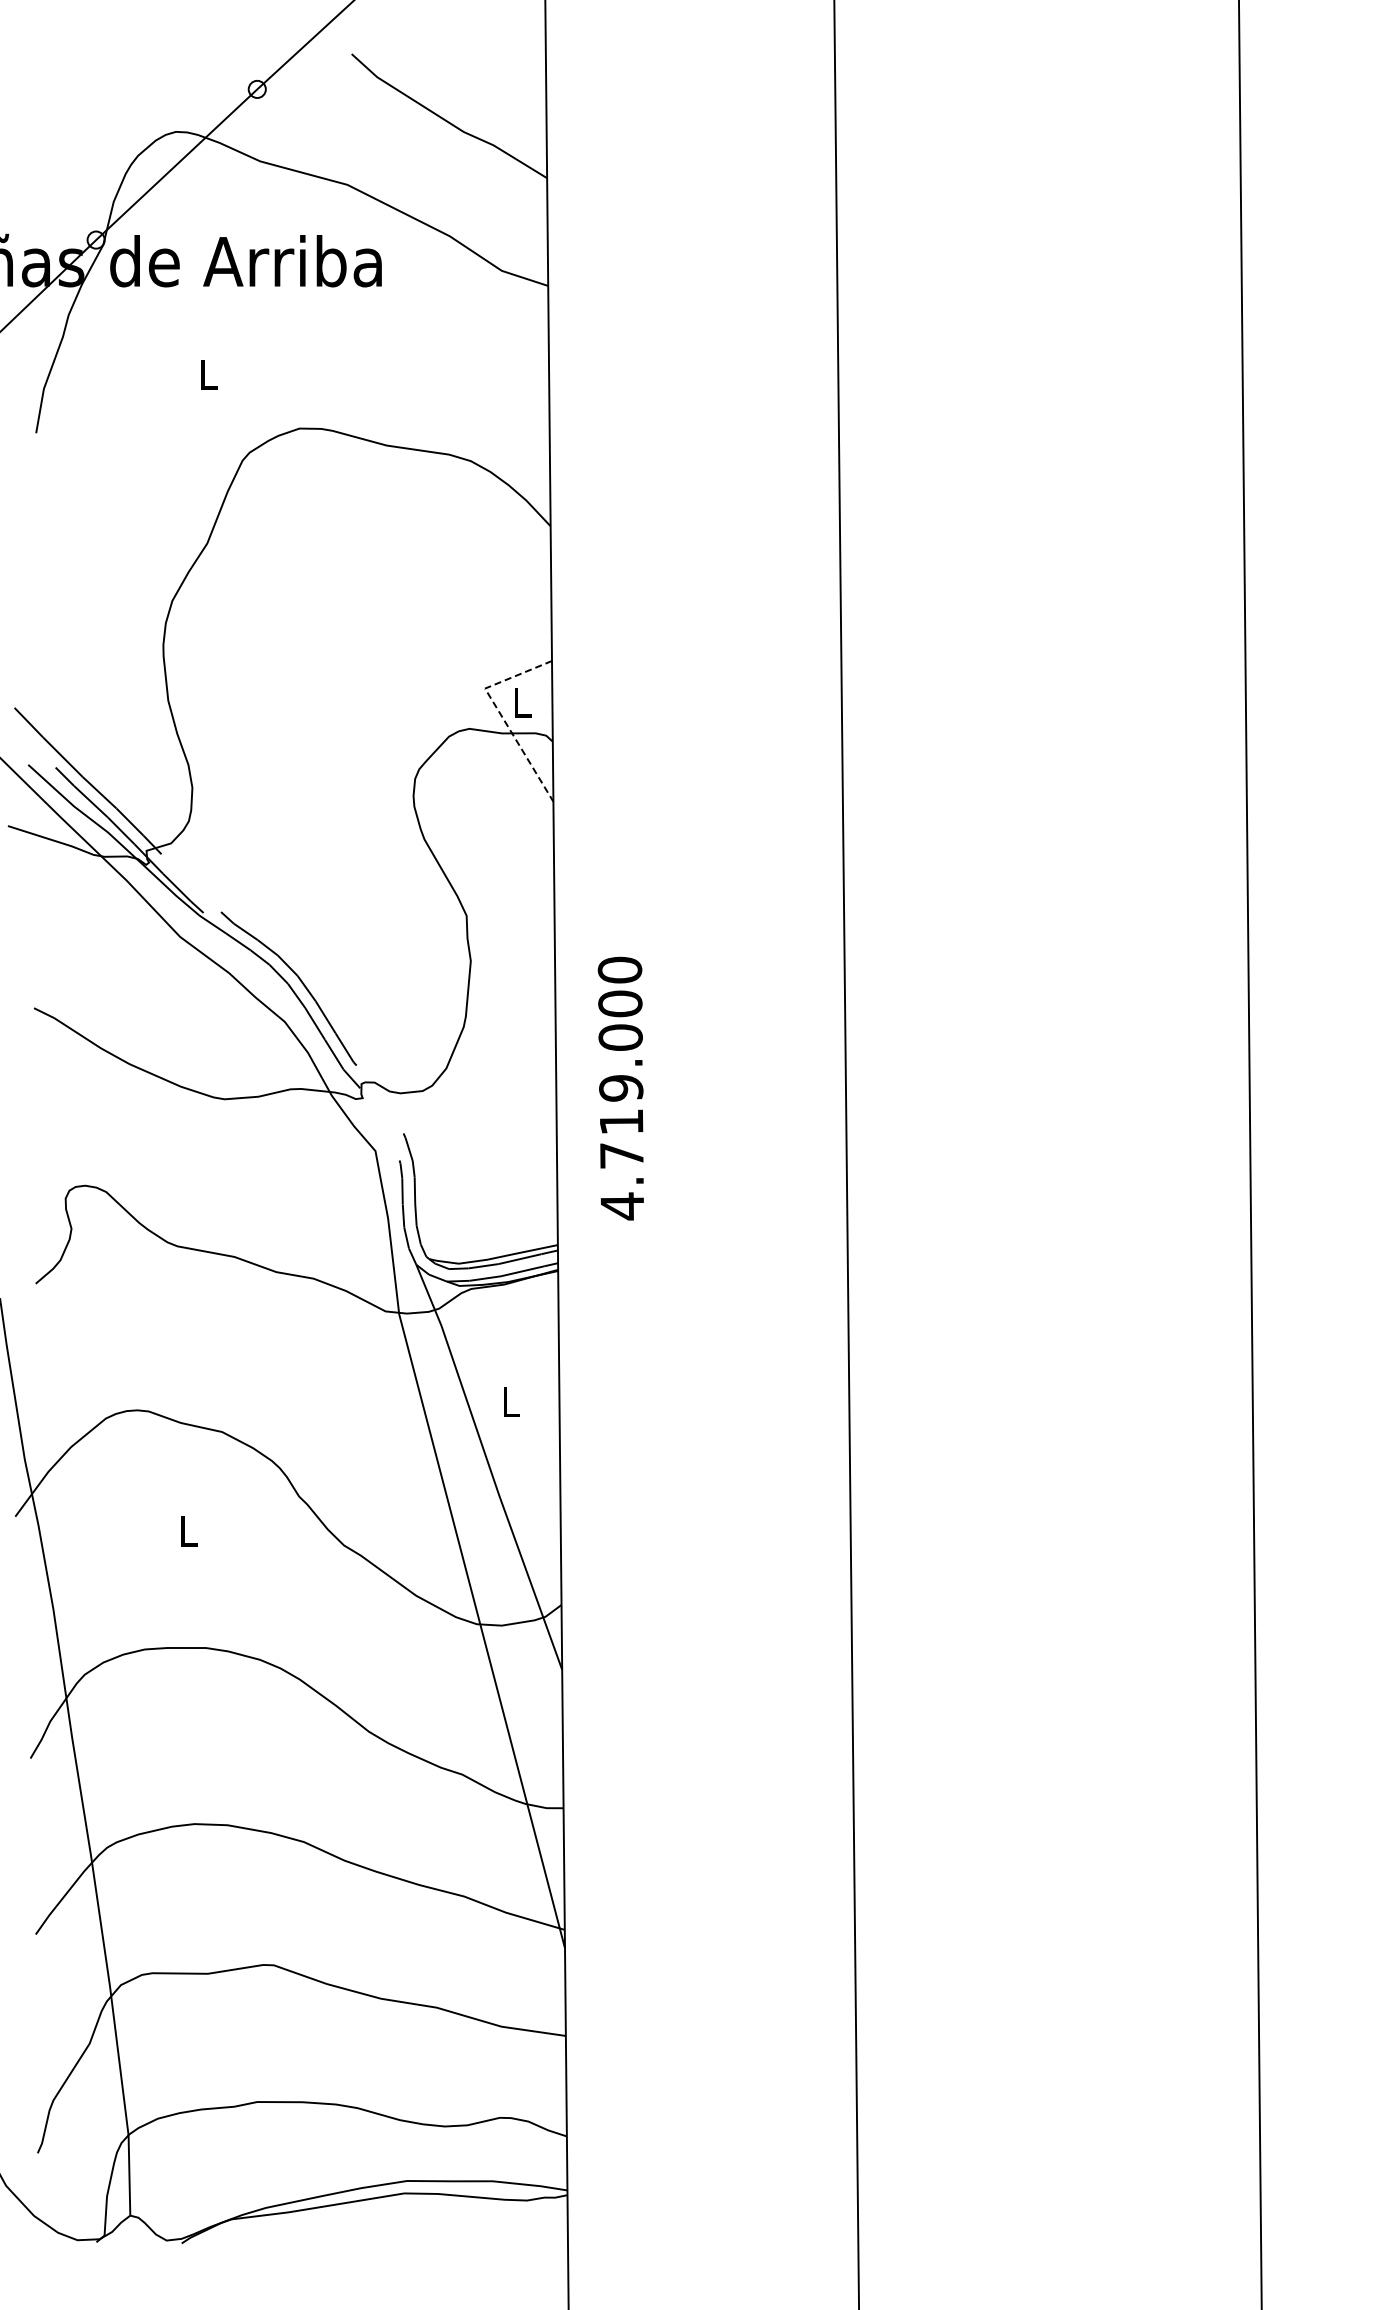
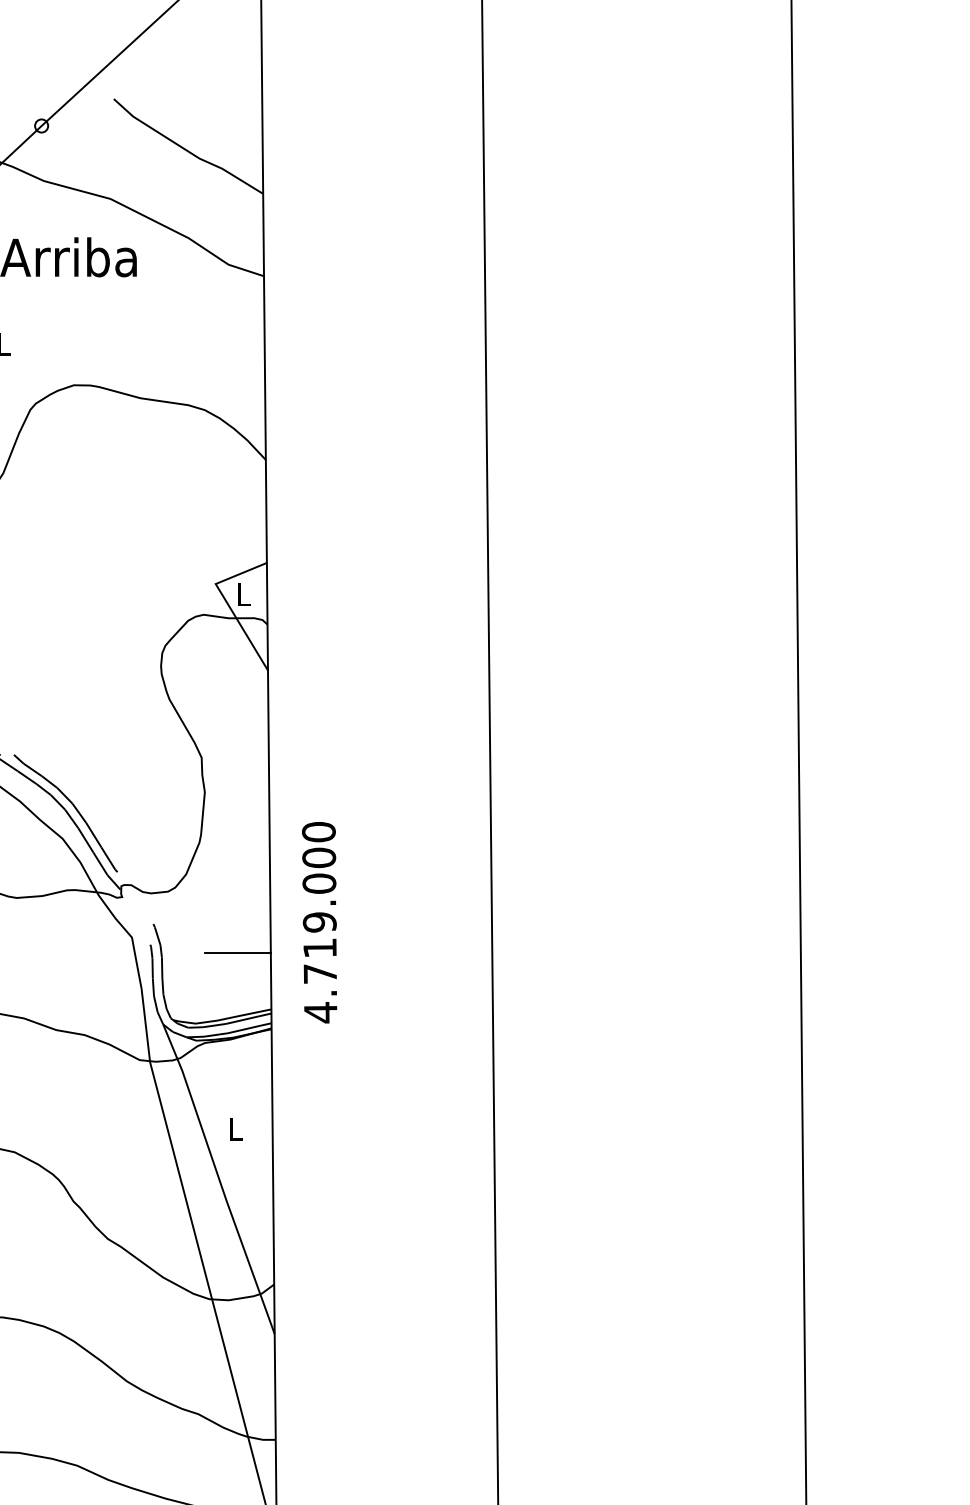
line: (500, 714) -> (227, 603), dashed -> solid
text: (620, 1088) -> (319, 922), moved
line: (514, 1170) -> (238, 952), added

